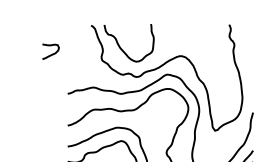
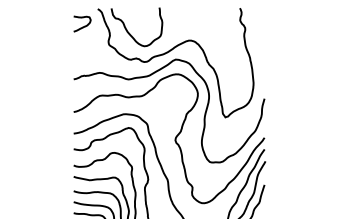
curve: (52, 53) -> (84, 25), moved

